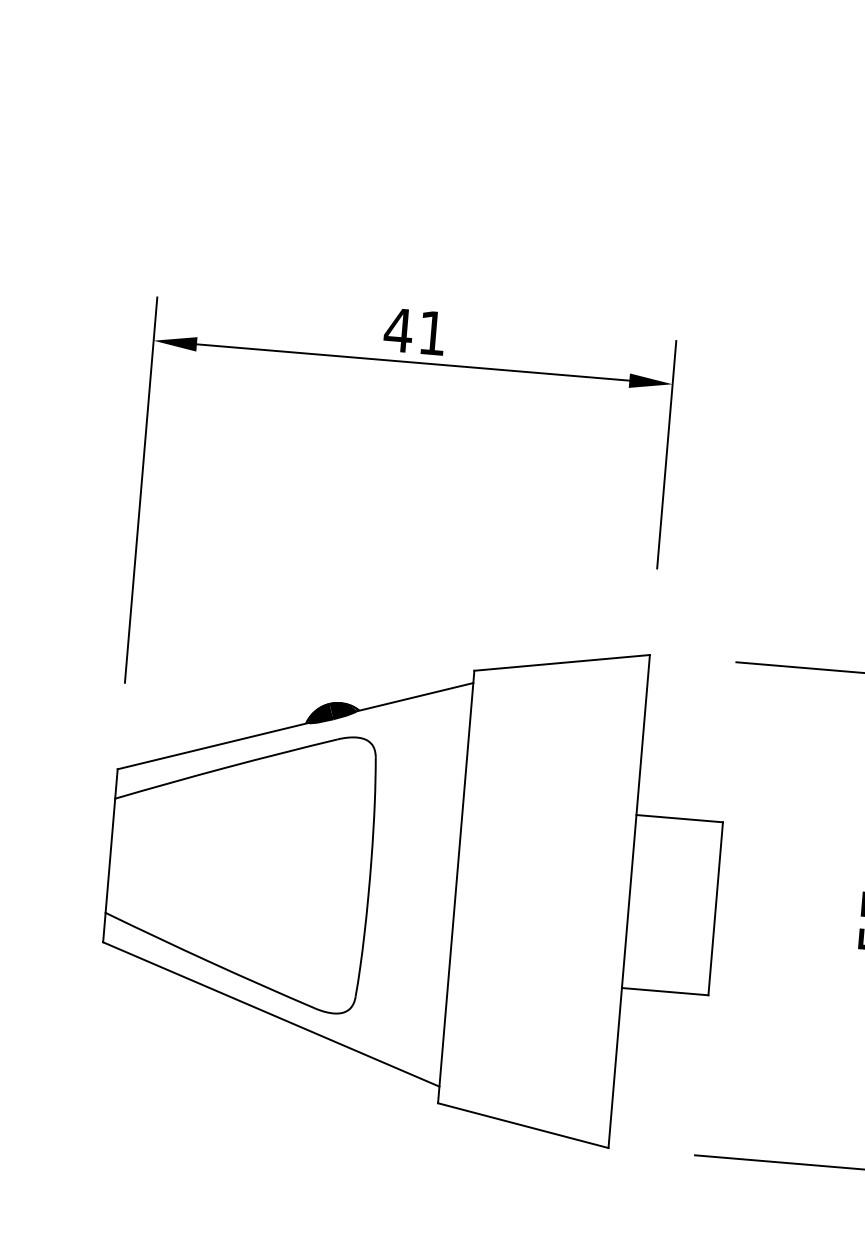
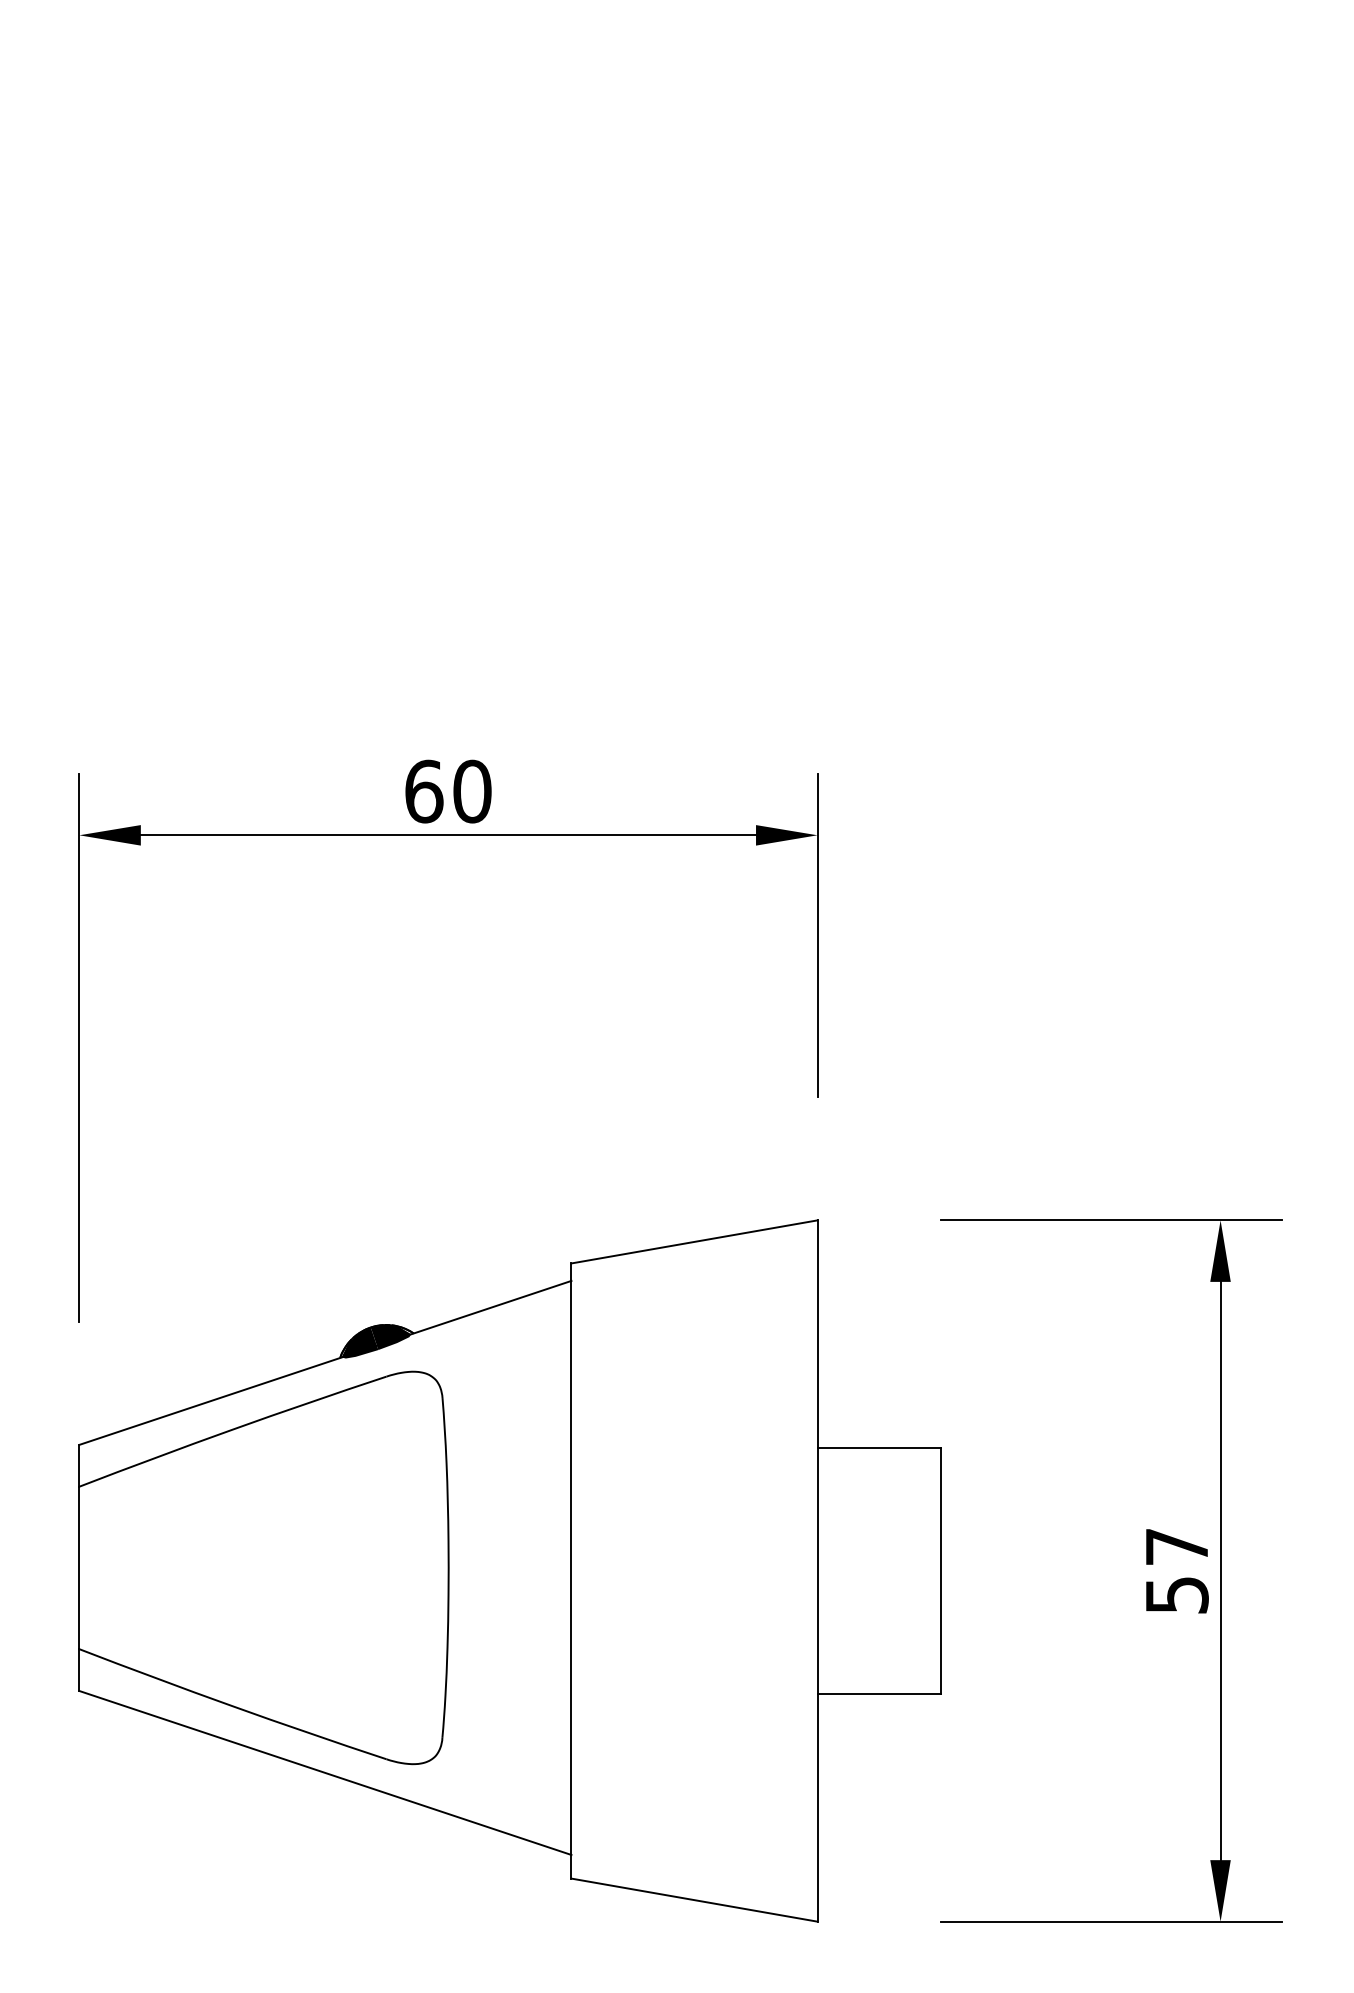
text: (415, 331) -> (447, 791), 41 -> 60

